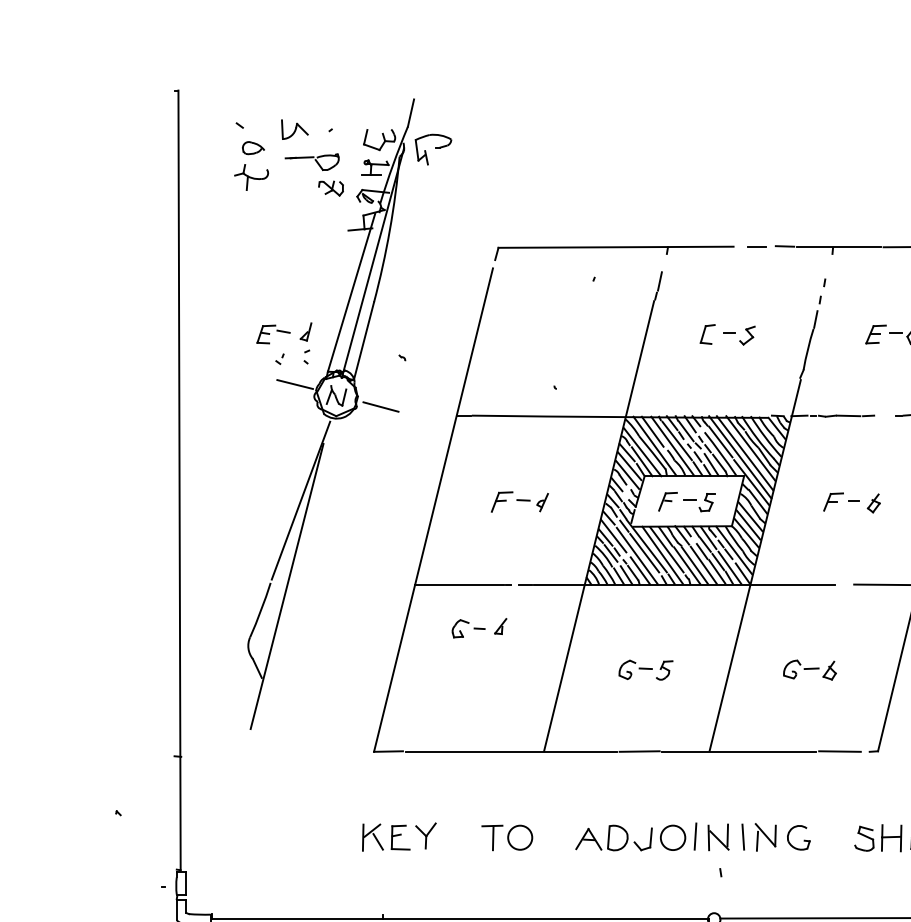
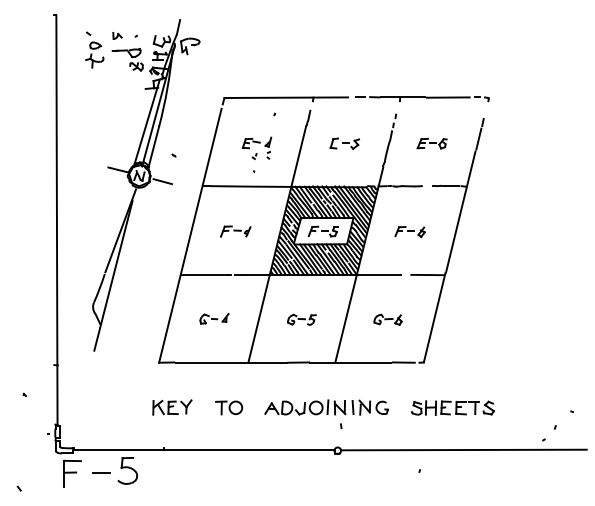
part: (294, 128) -> (117, 35), size x0.62
part: (283, 342) -> (256, 147), moved
part: (479, 627) -> (214, 318), moved

